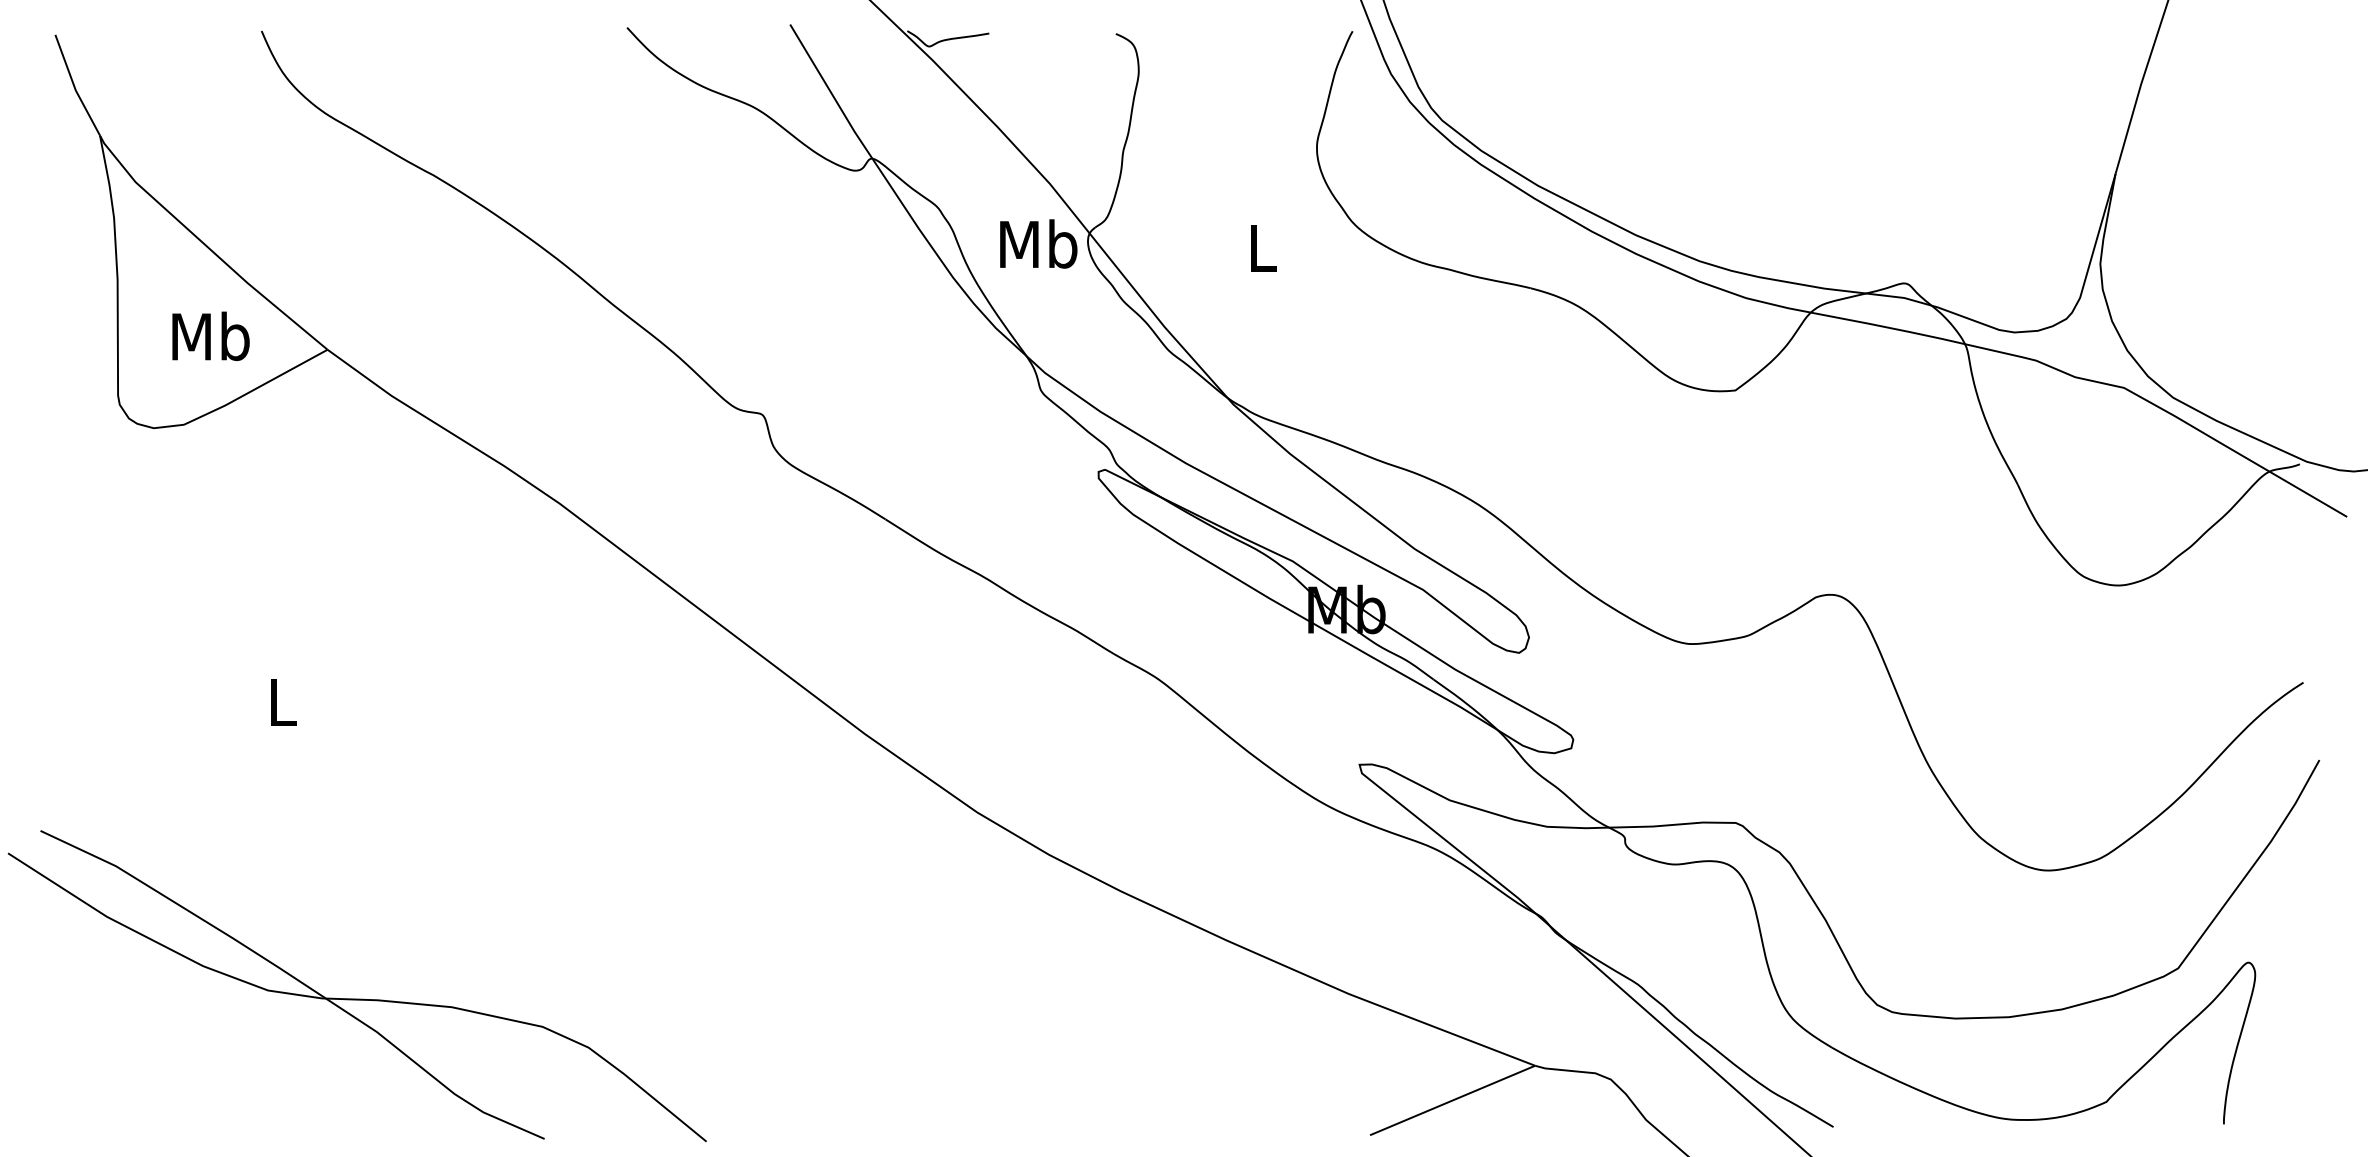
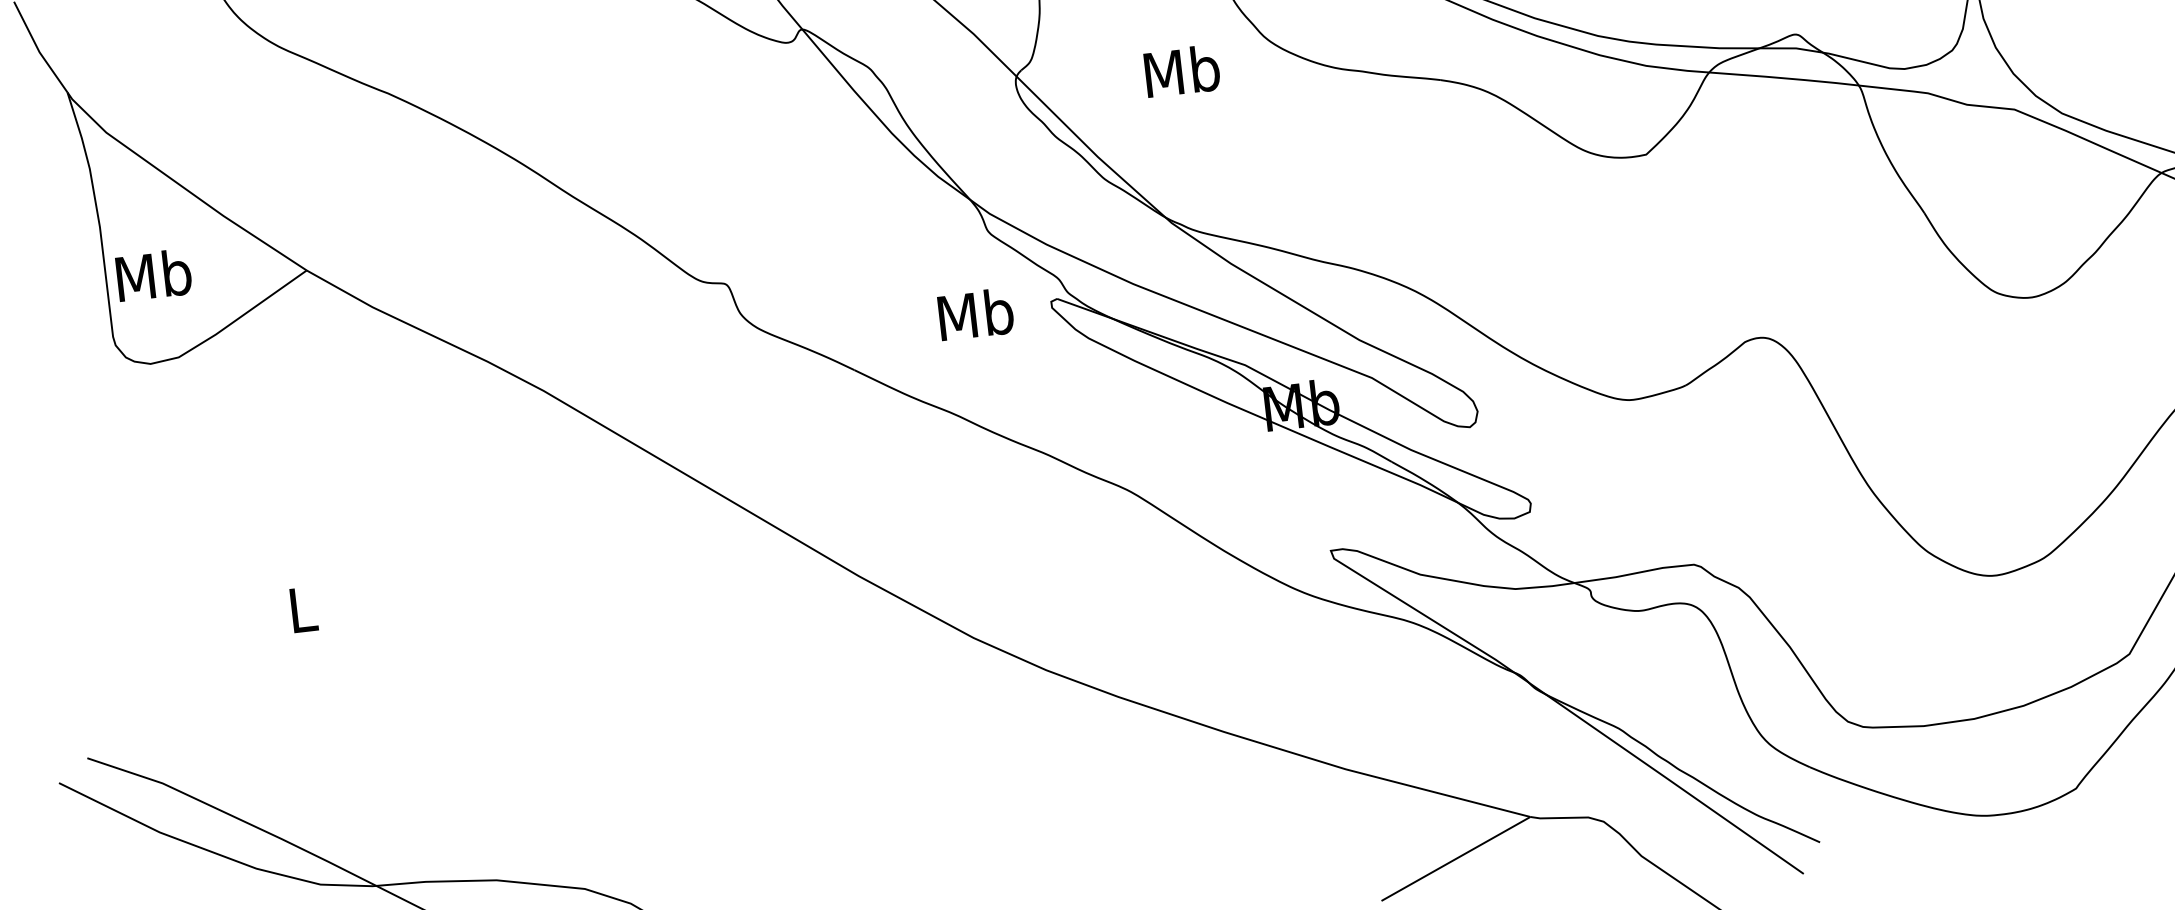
text: (1038, 243) -> (975, 313), moved
text: (1262, 247) -> (1182, 70), L -> Mb
text: (210, 335) -> (153, 274), moved

